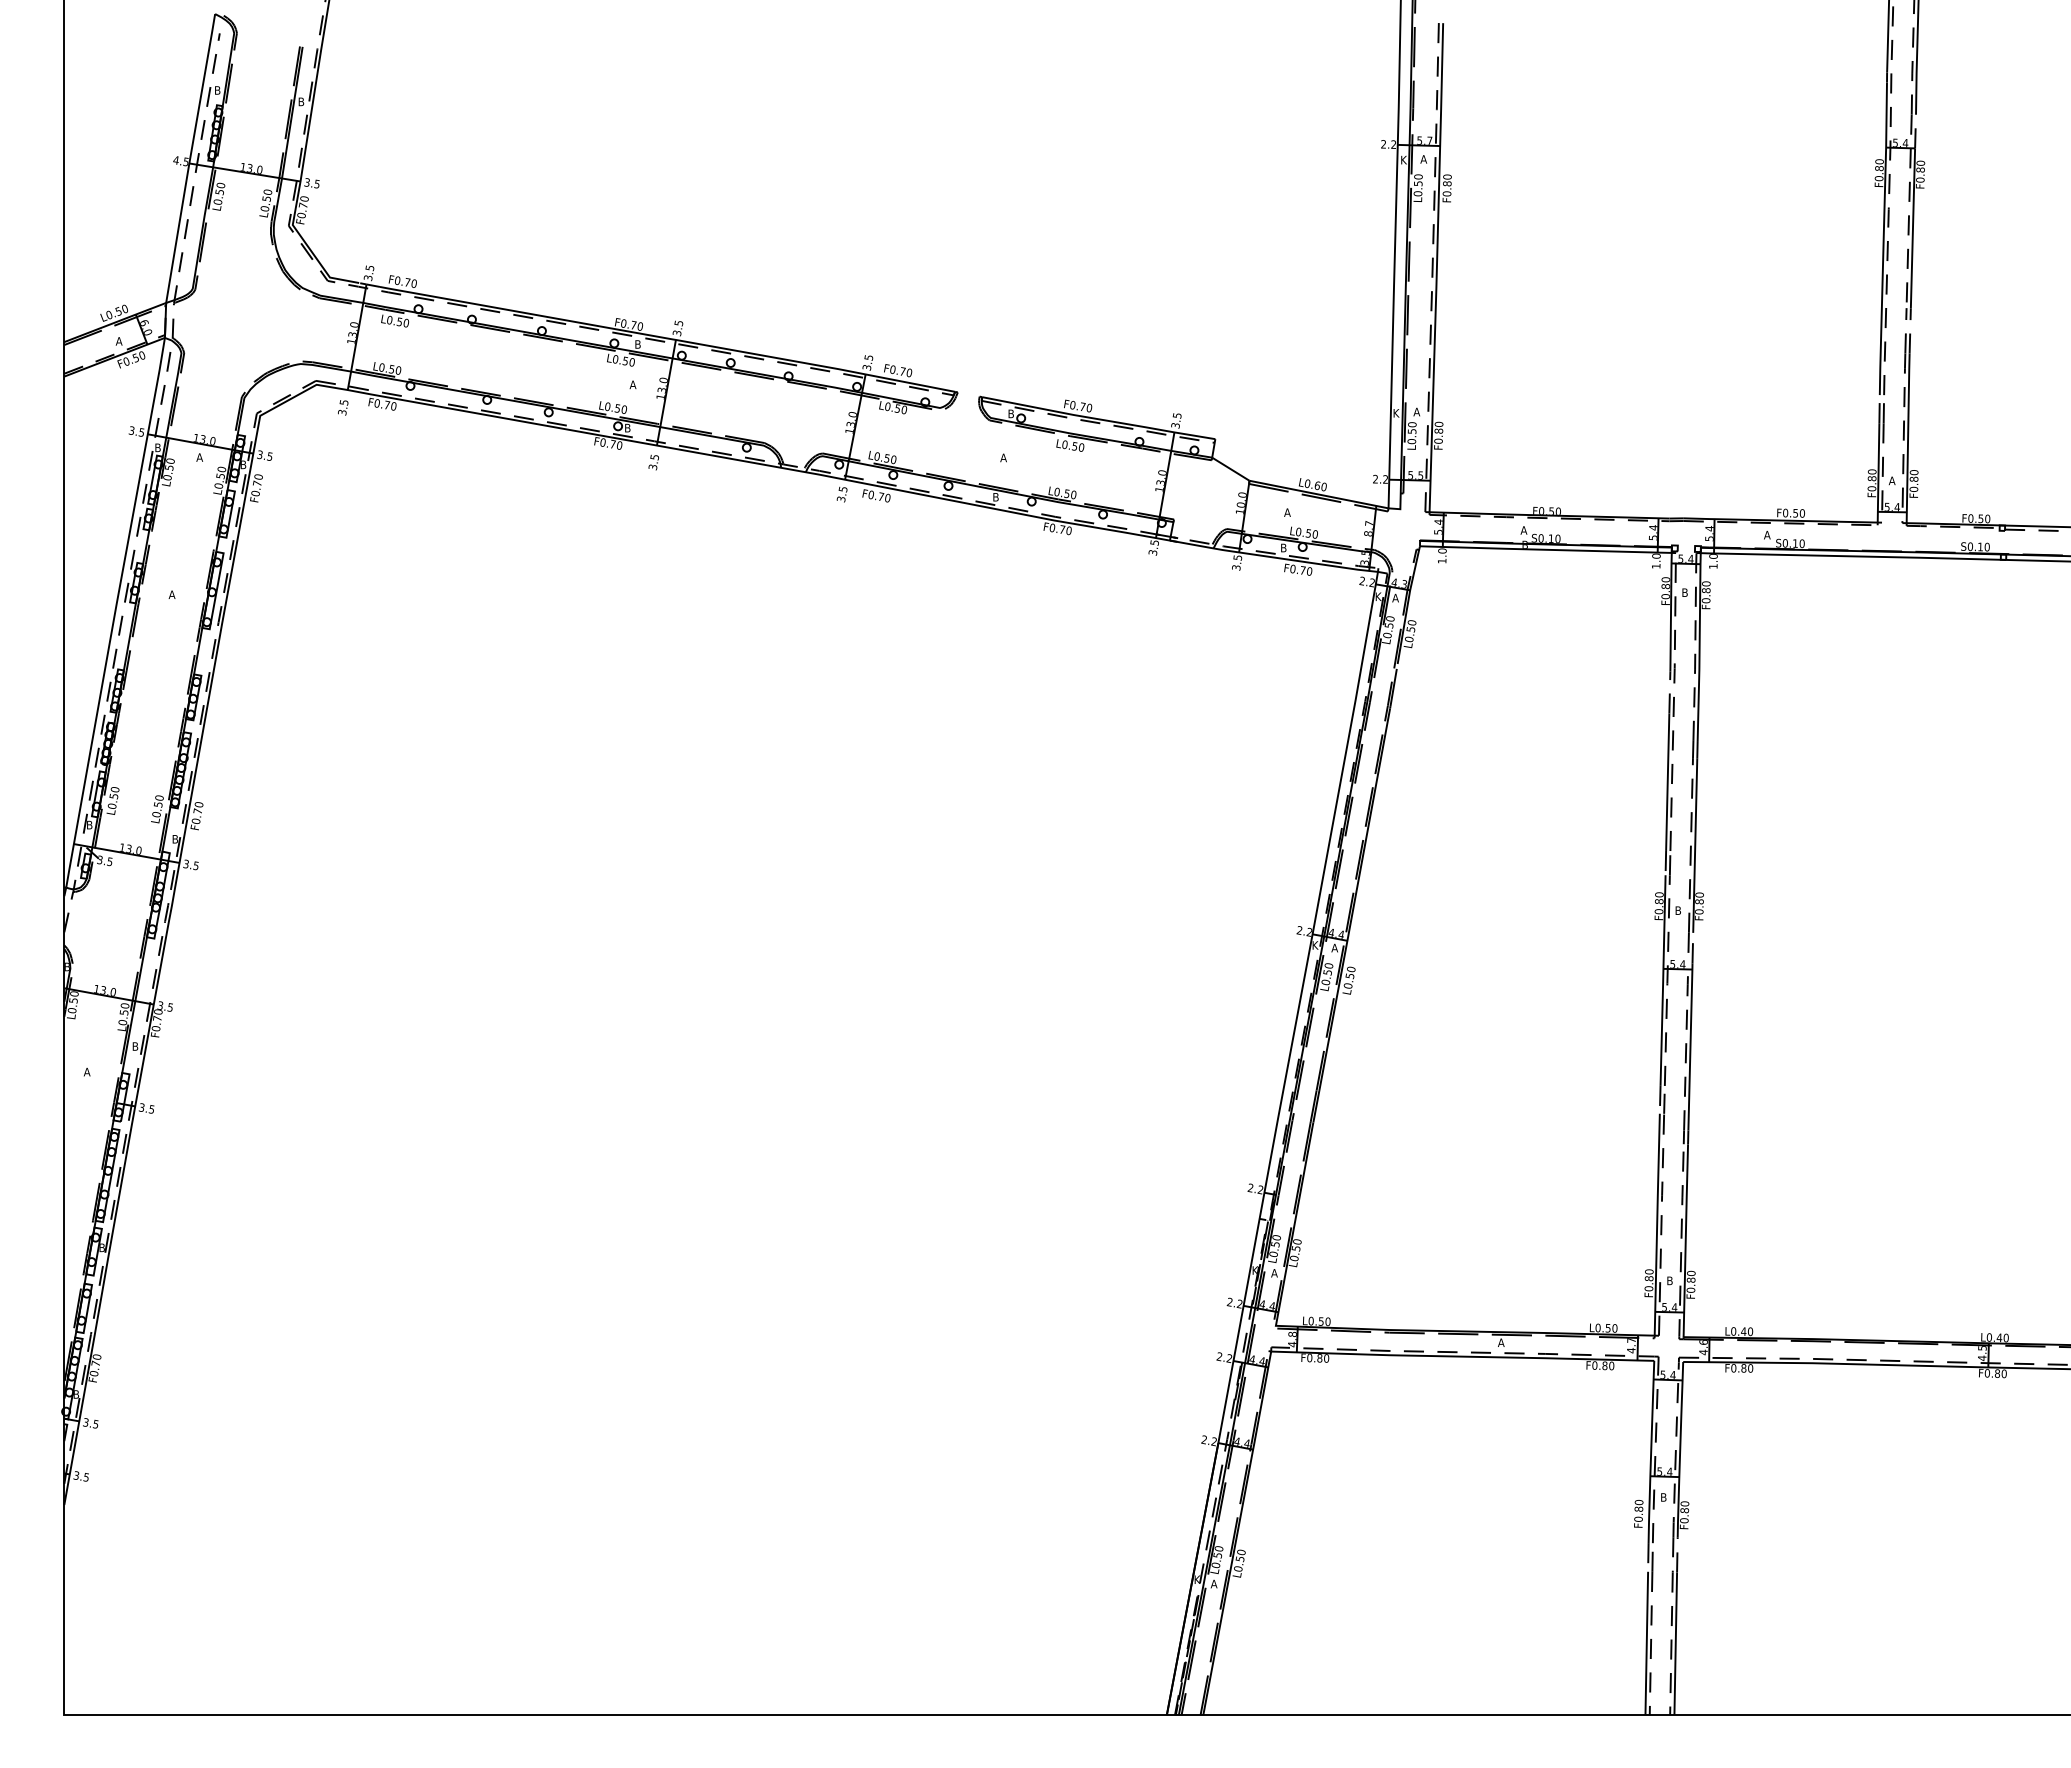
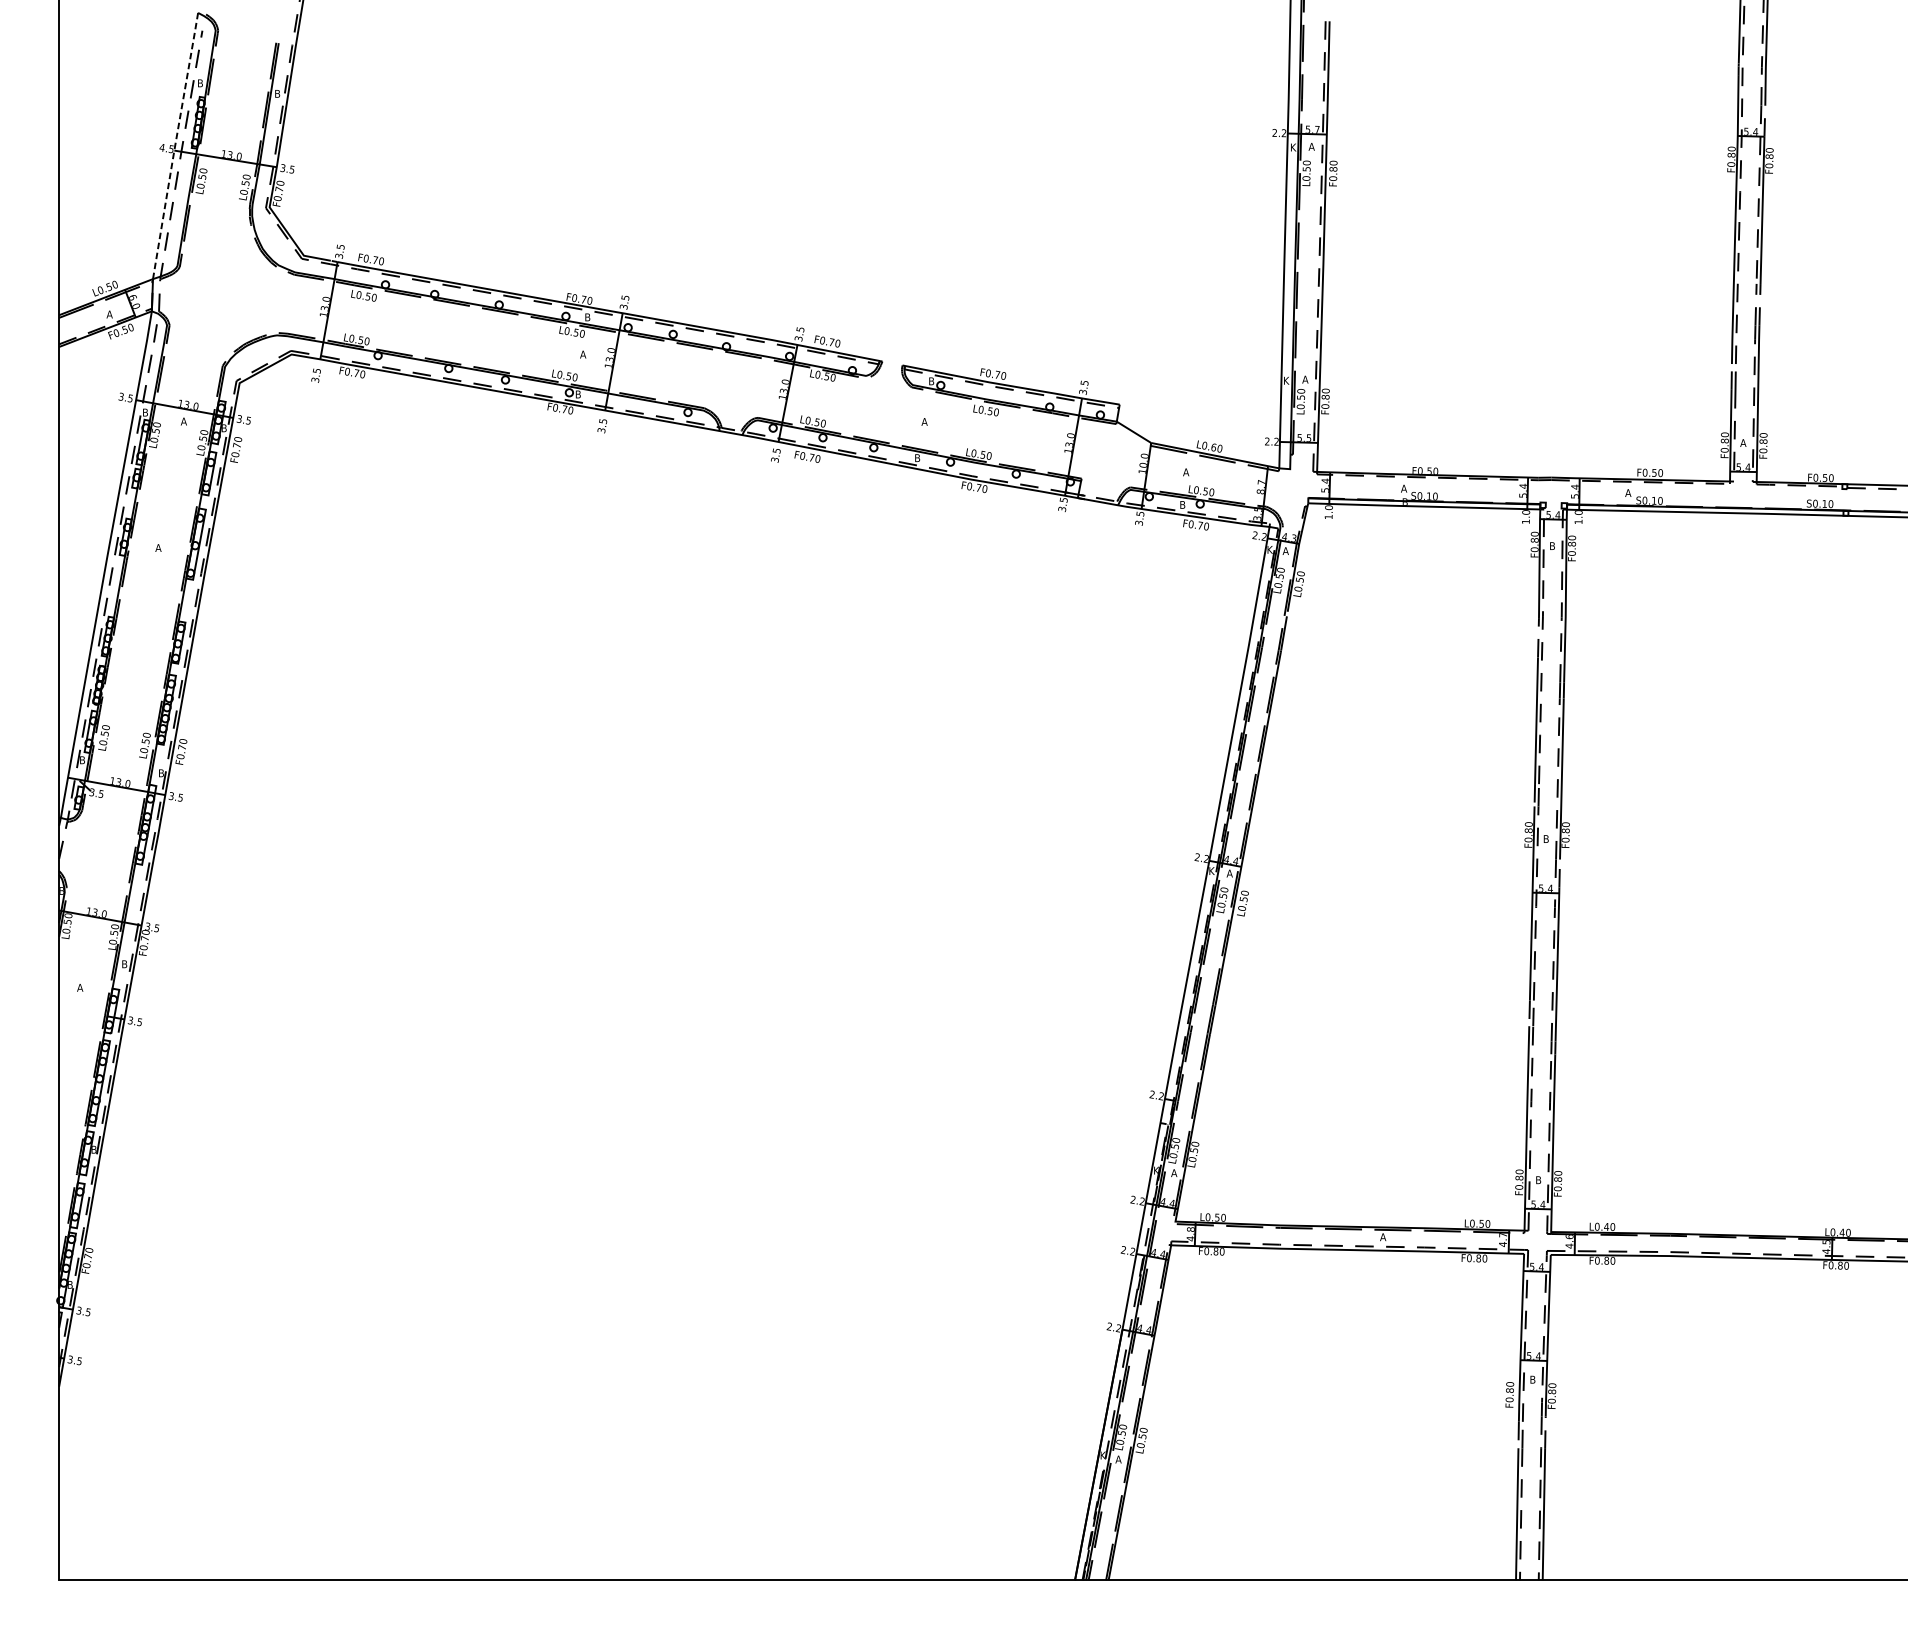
line: (190, 157) -> (175, 145), solid -> dashed

